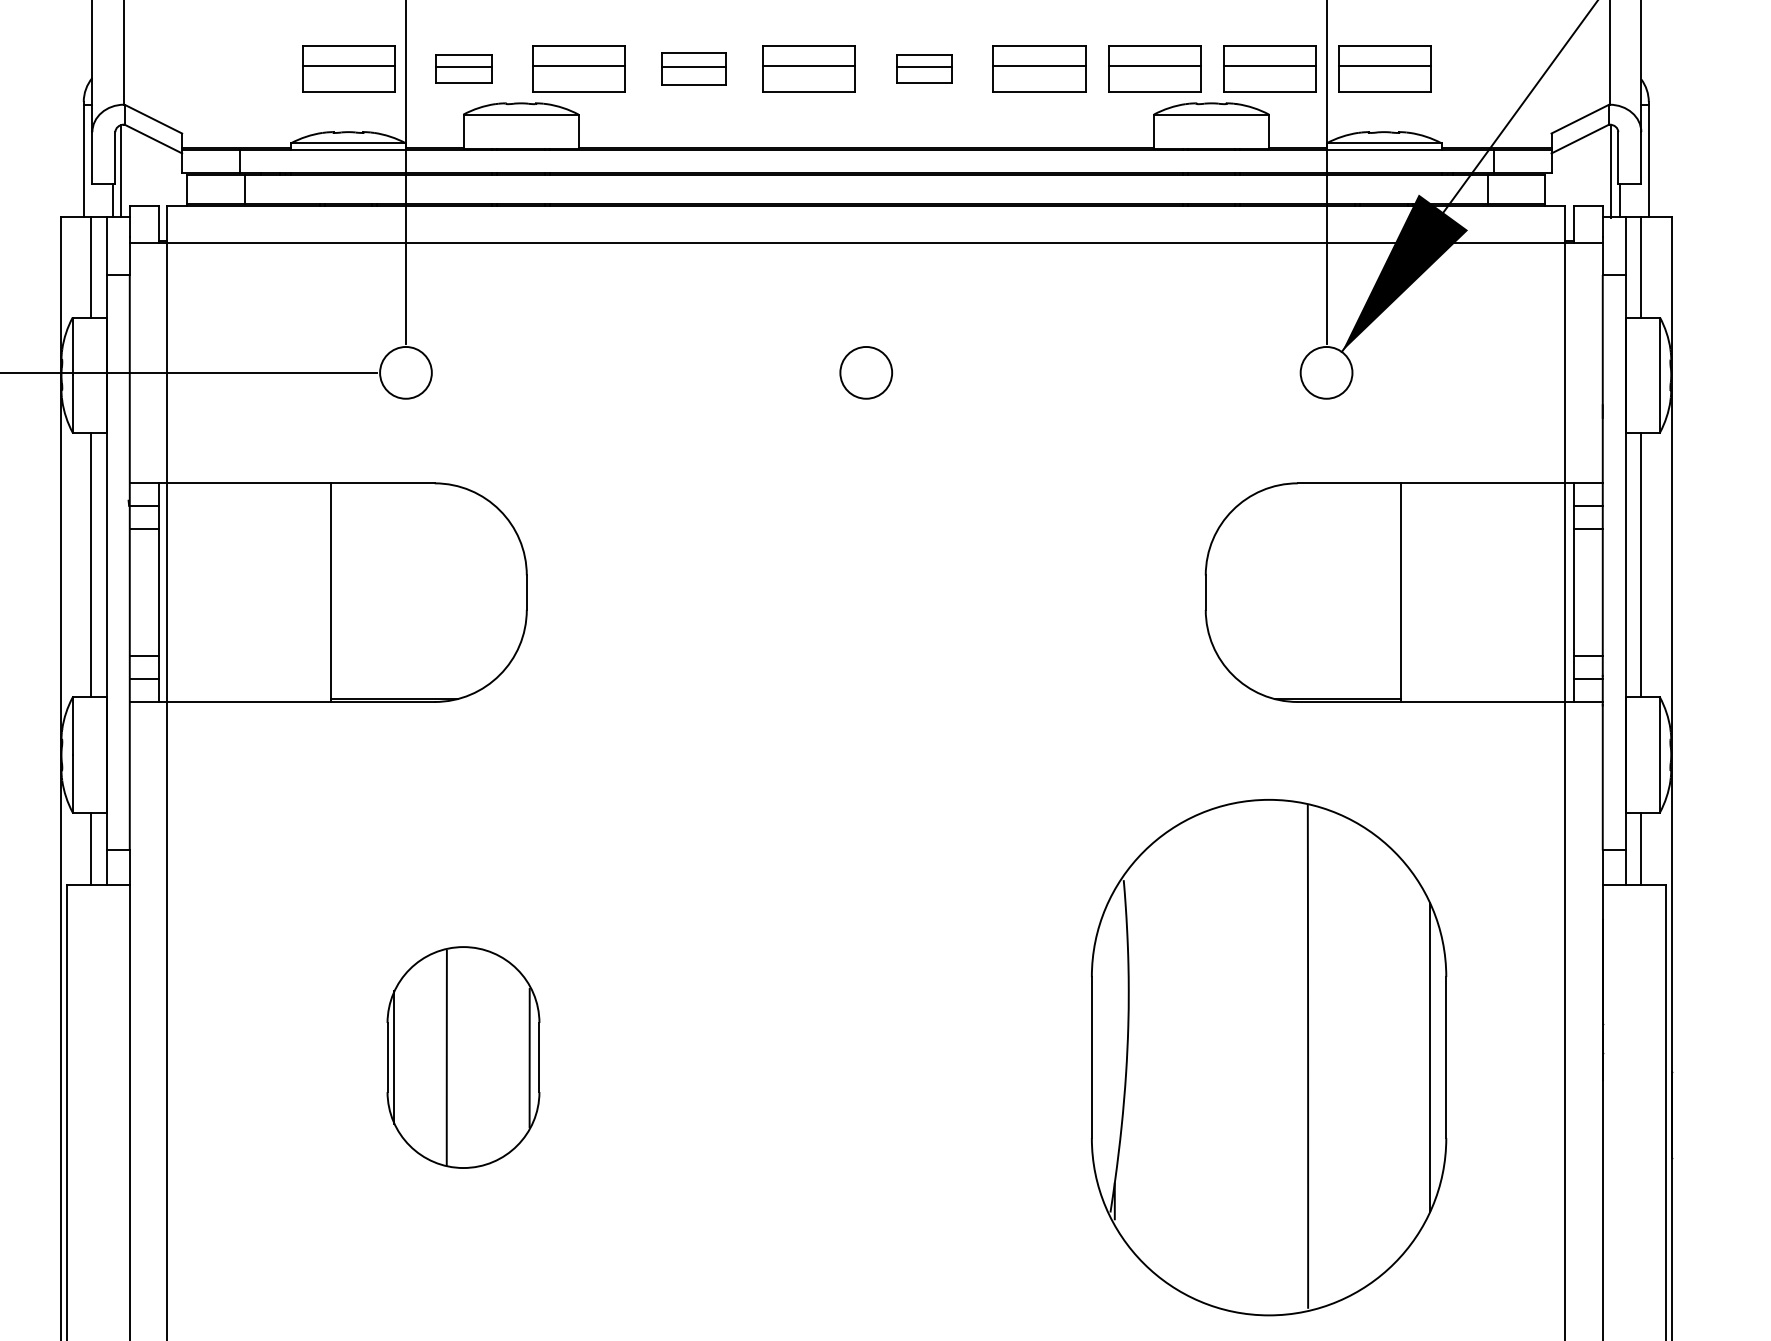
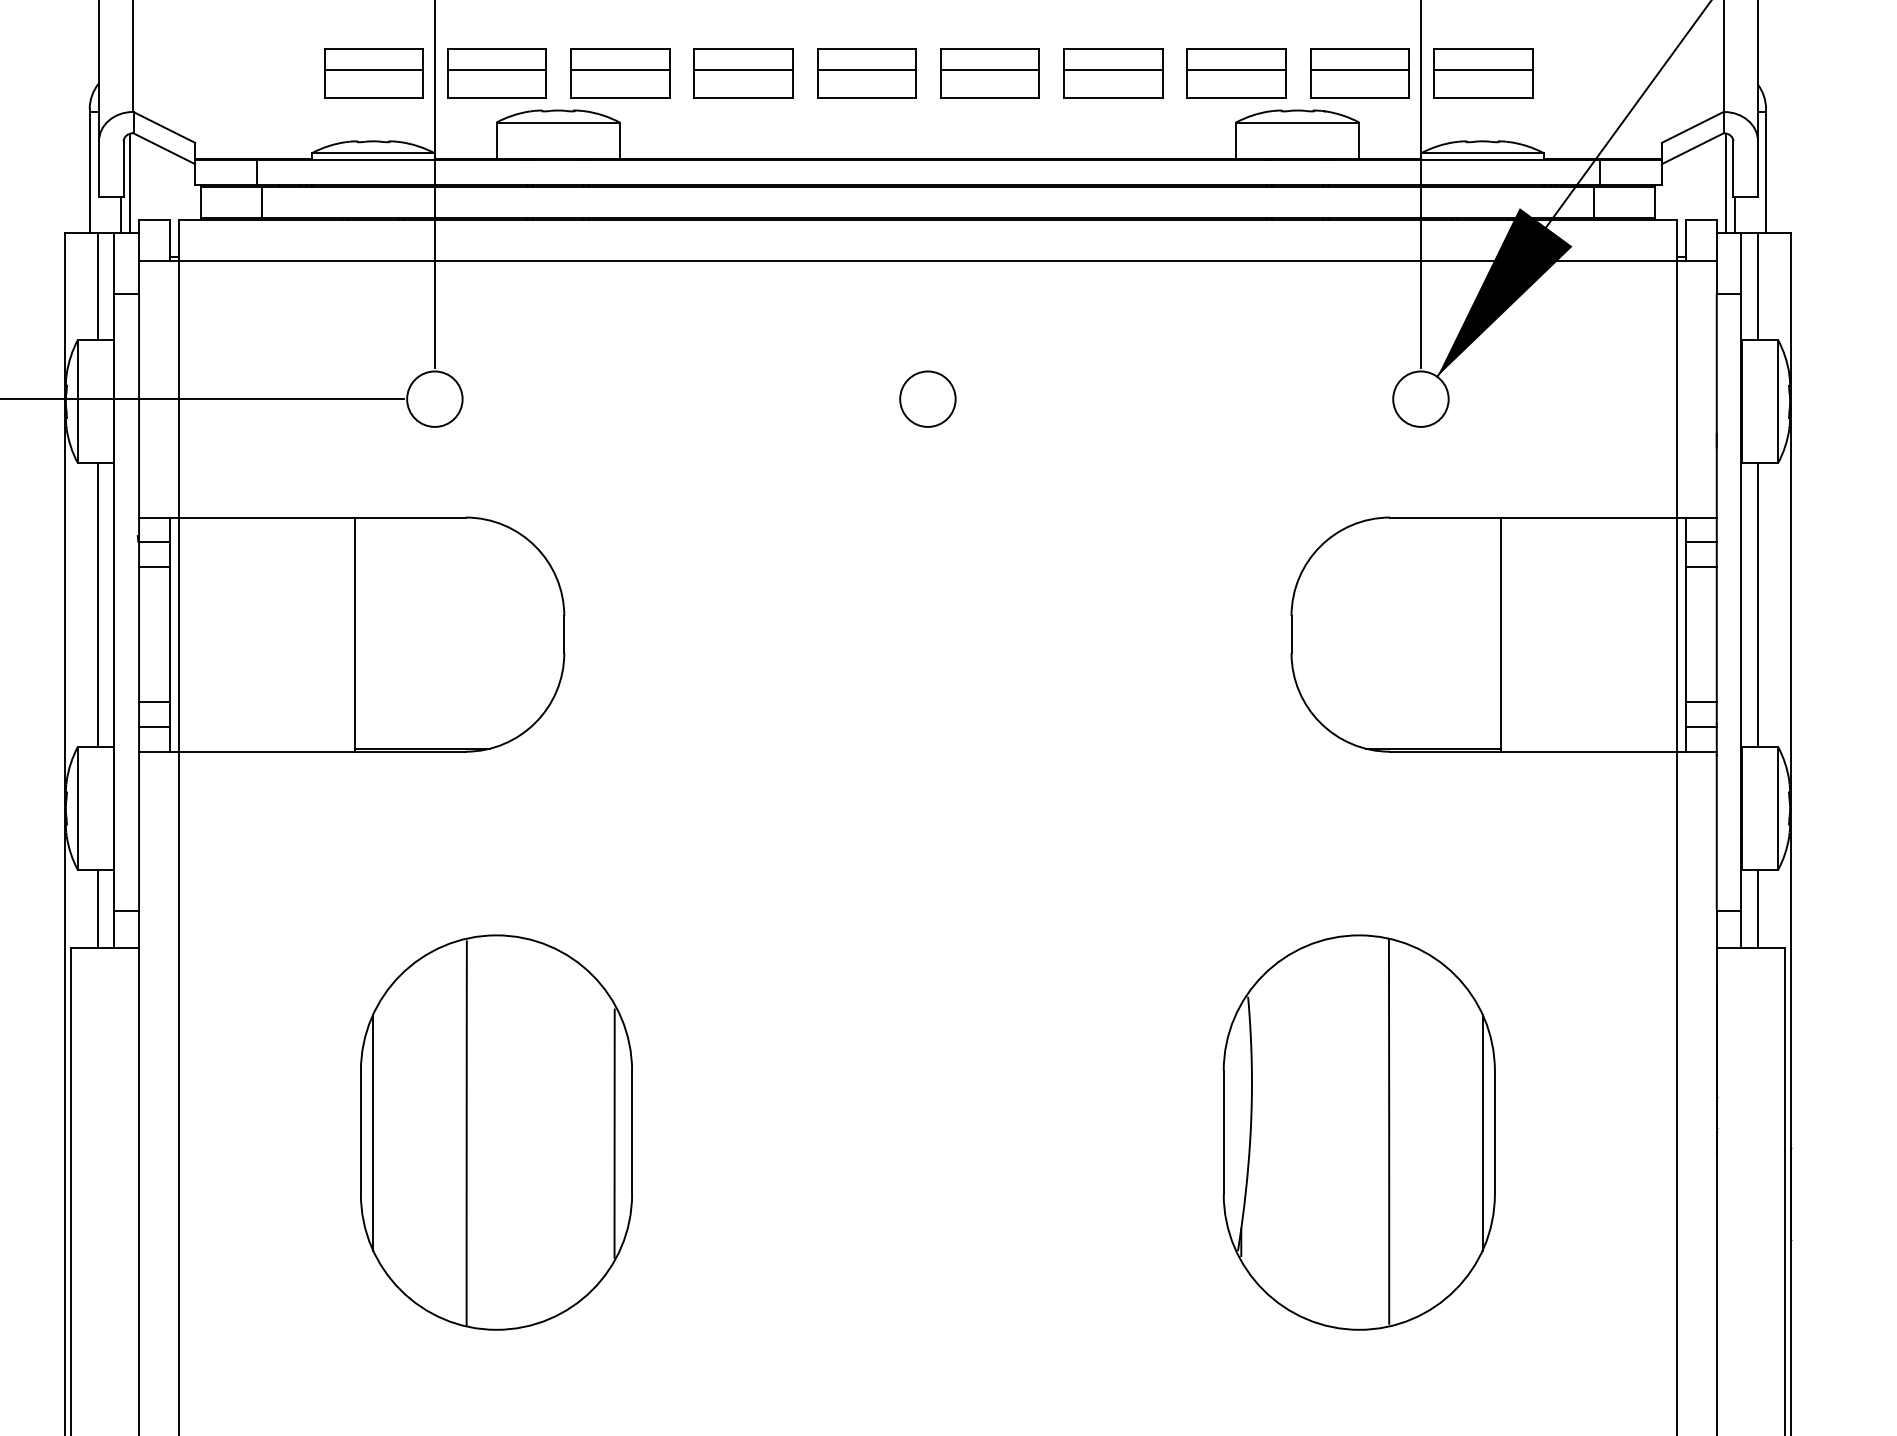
part: (463, 68) -> (496, 73), size x1.67
part: (693, 68) -> (742, 73), size x1.43
part: (923, 68) -> (989, 73), size x1.67
part: (463, 1057) -> (496, 1132), size x1.67
part: (1268, 1057) -> (1358, 1132), size x0.71

